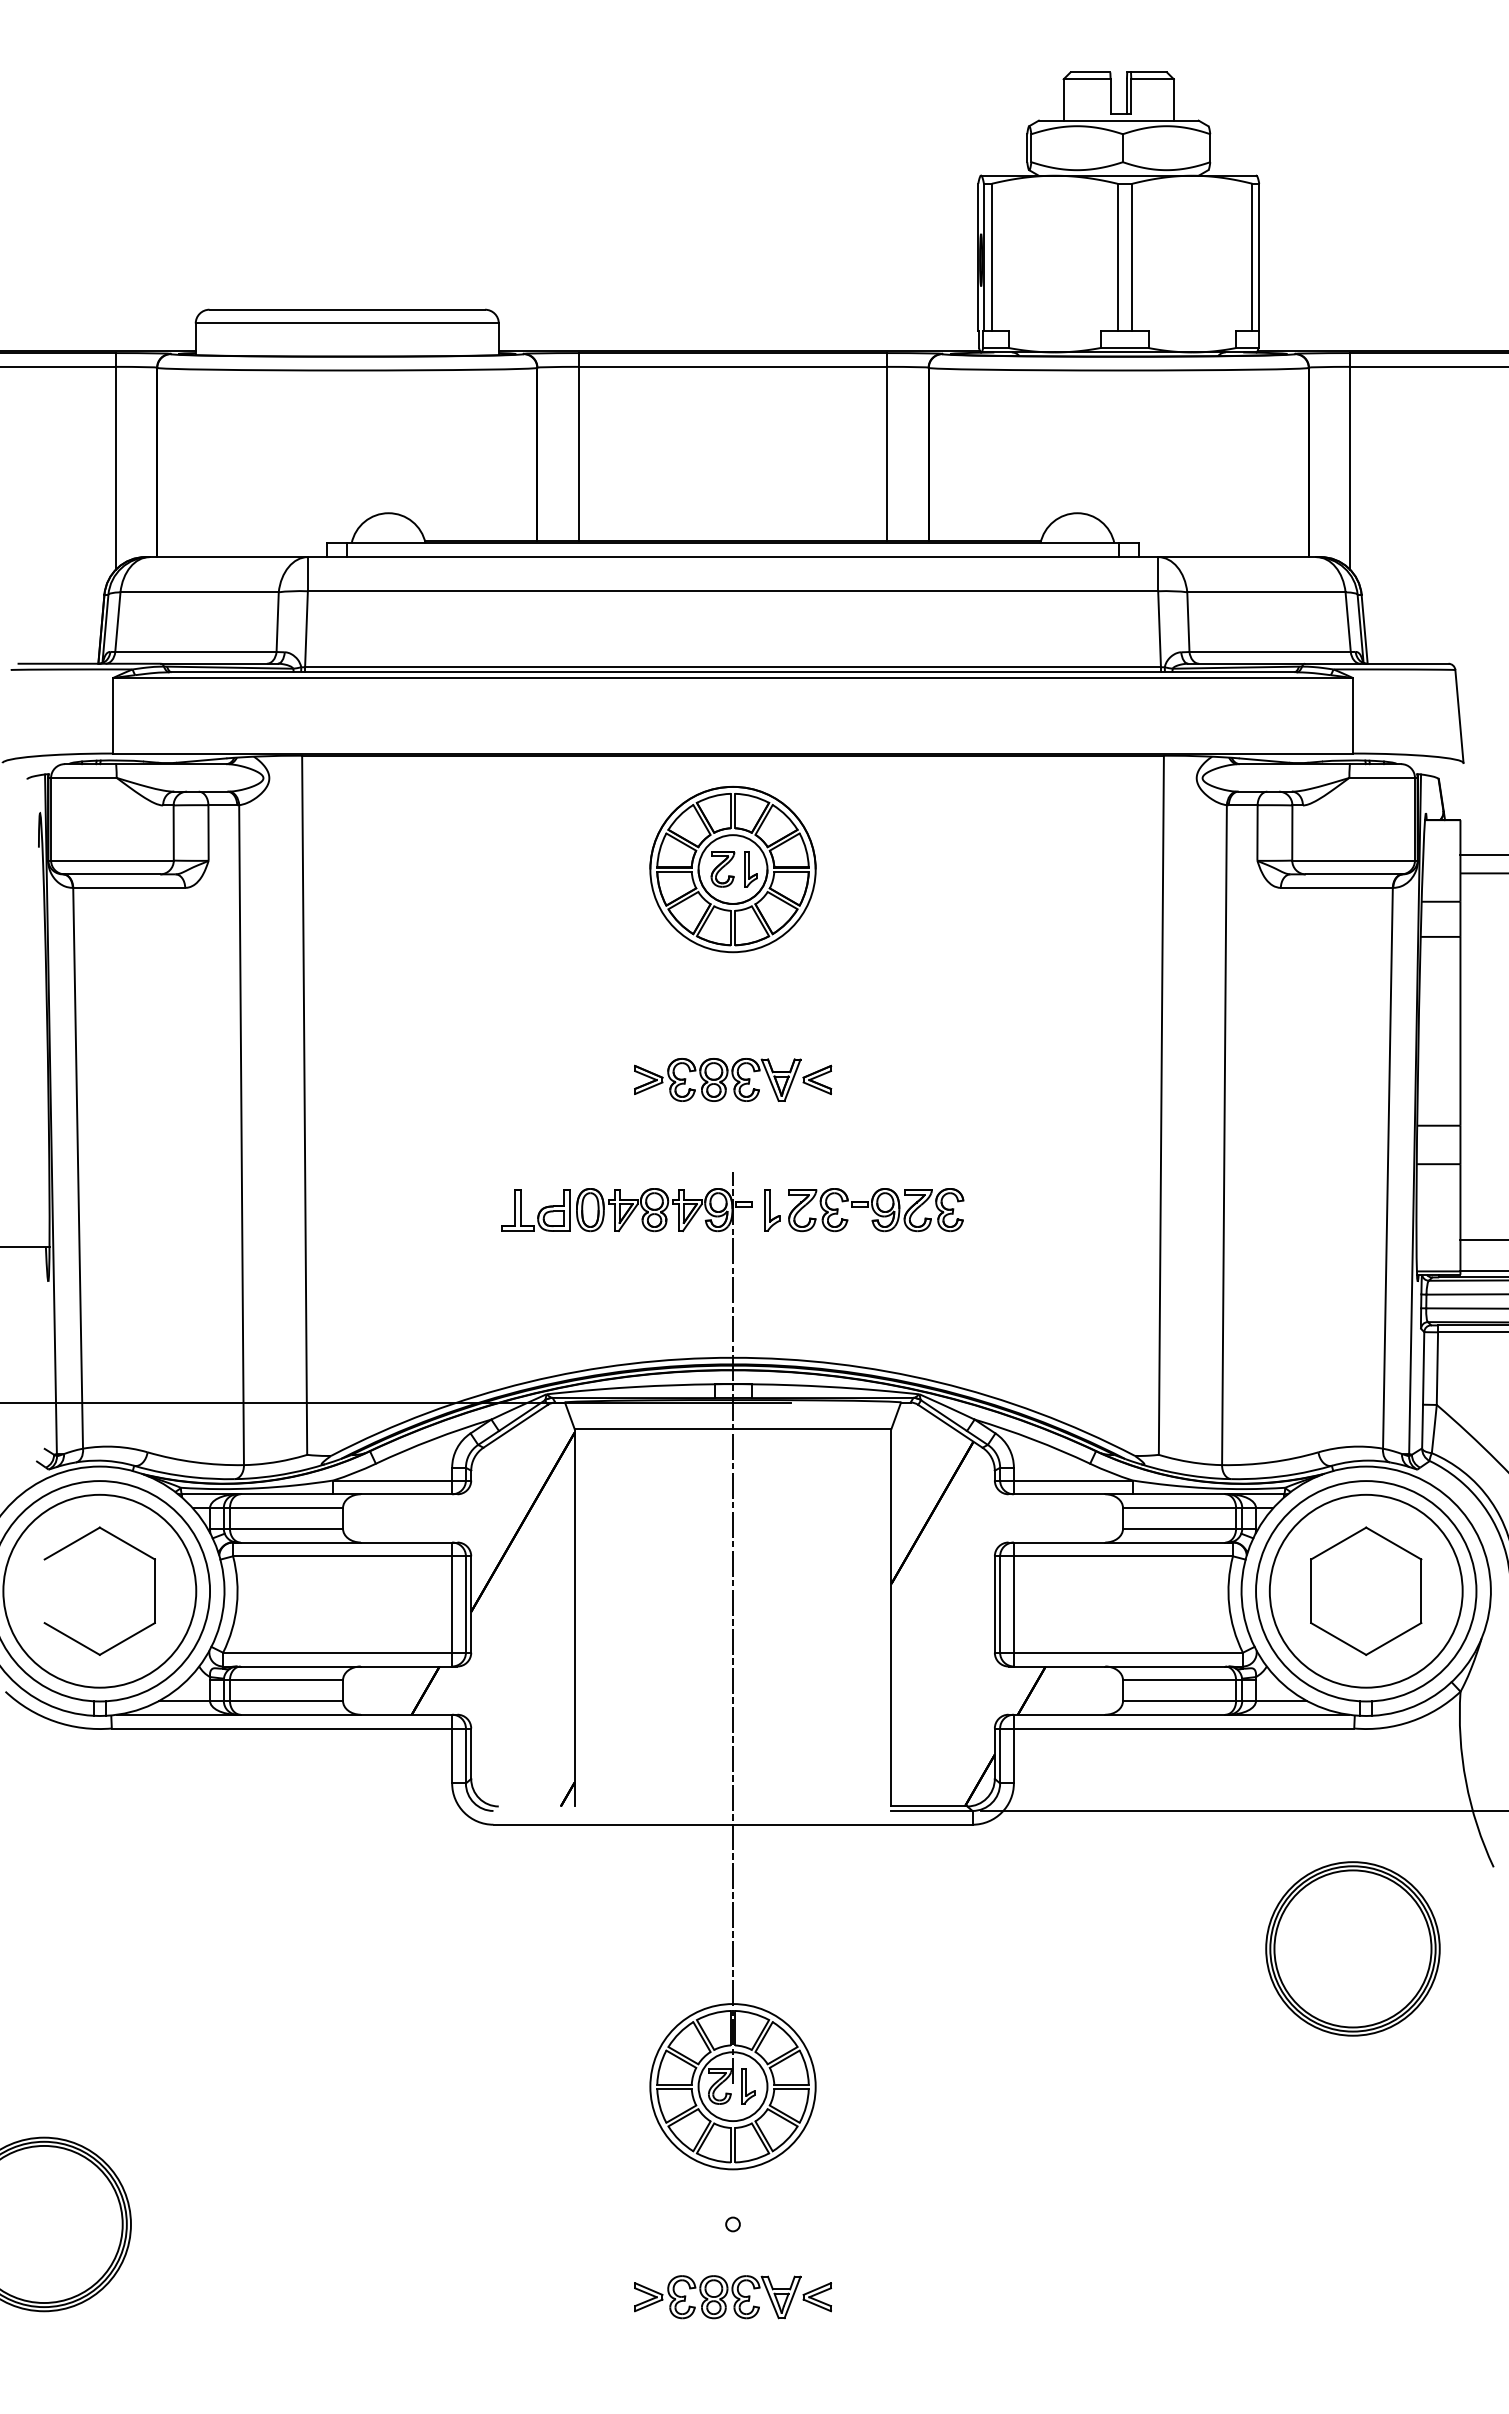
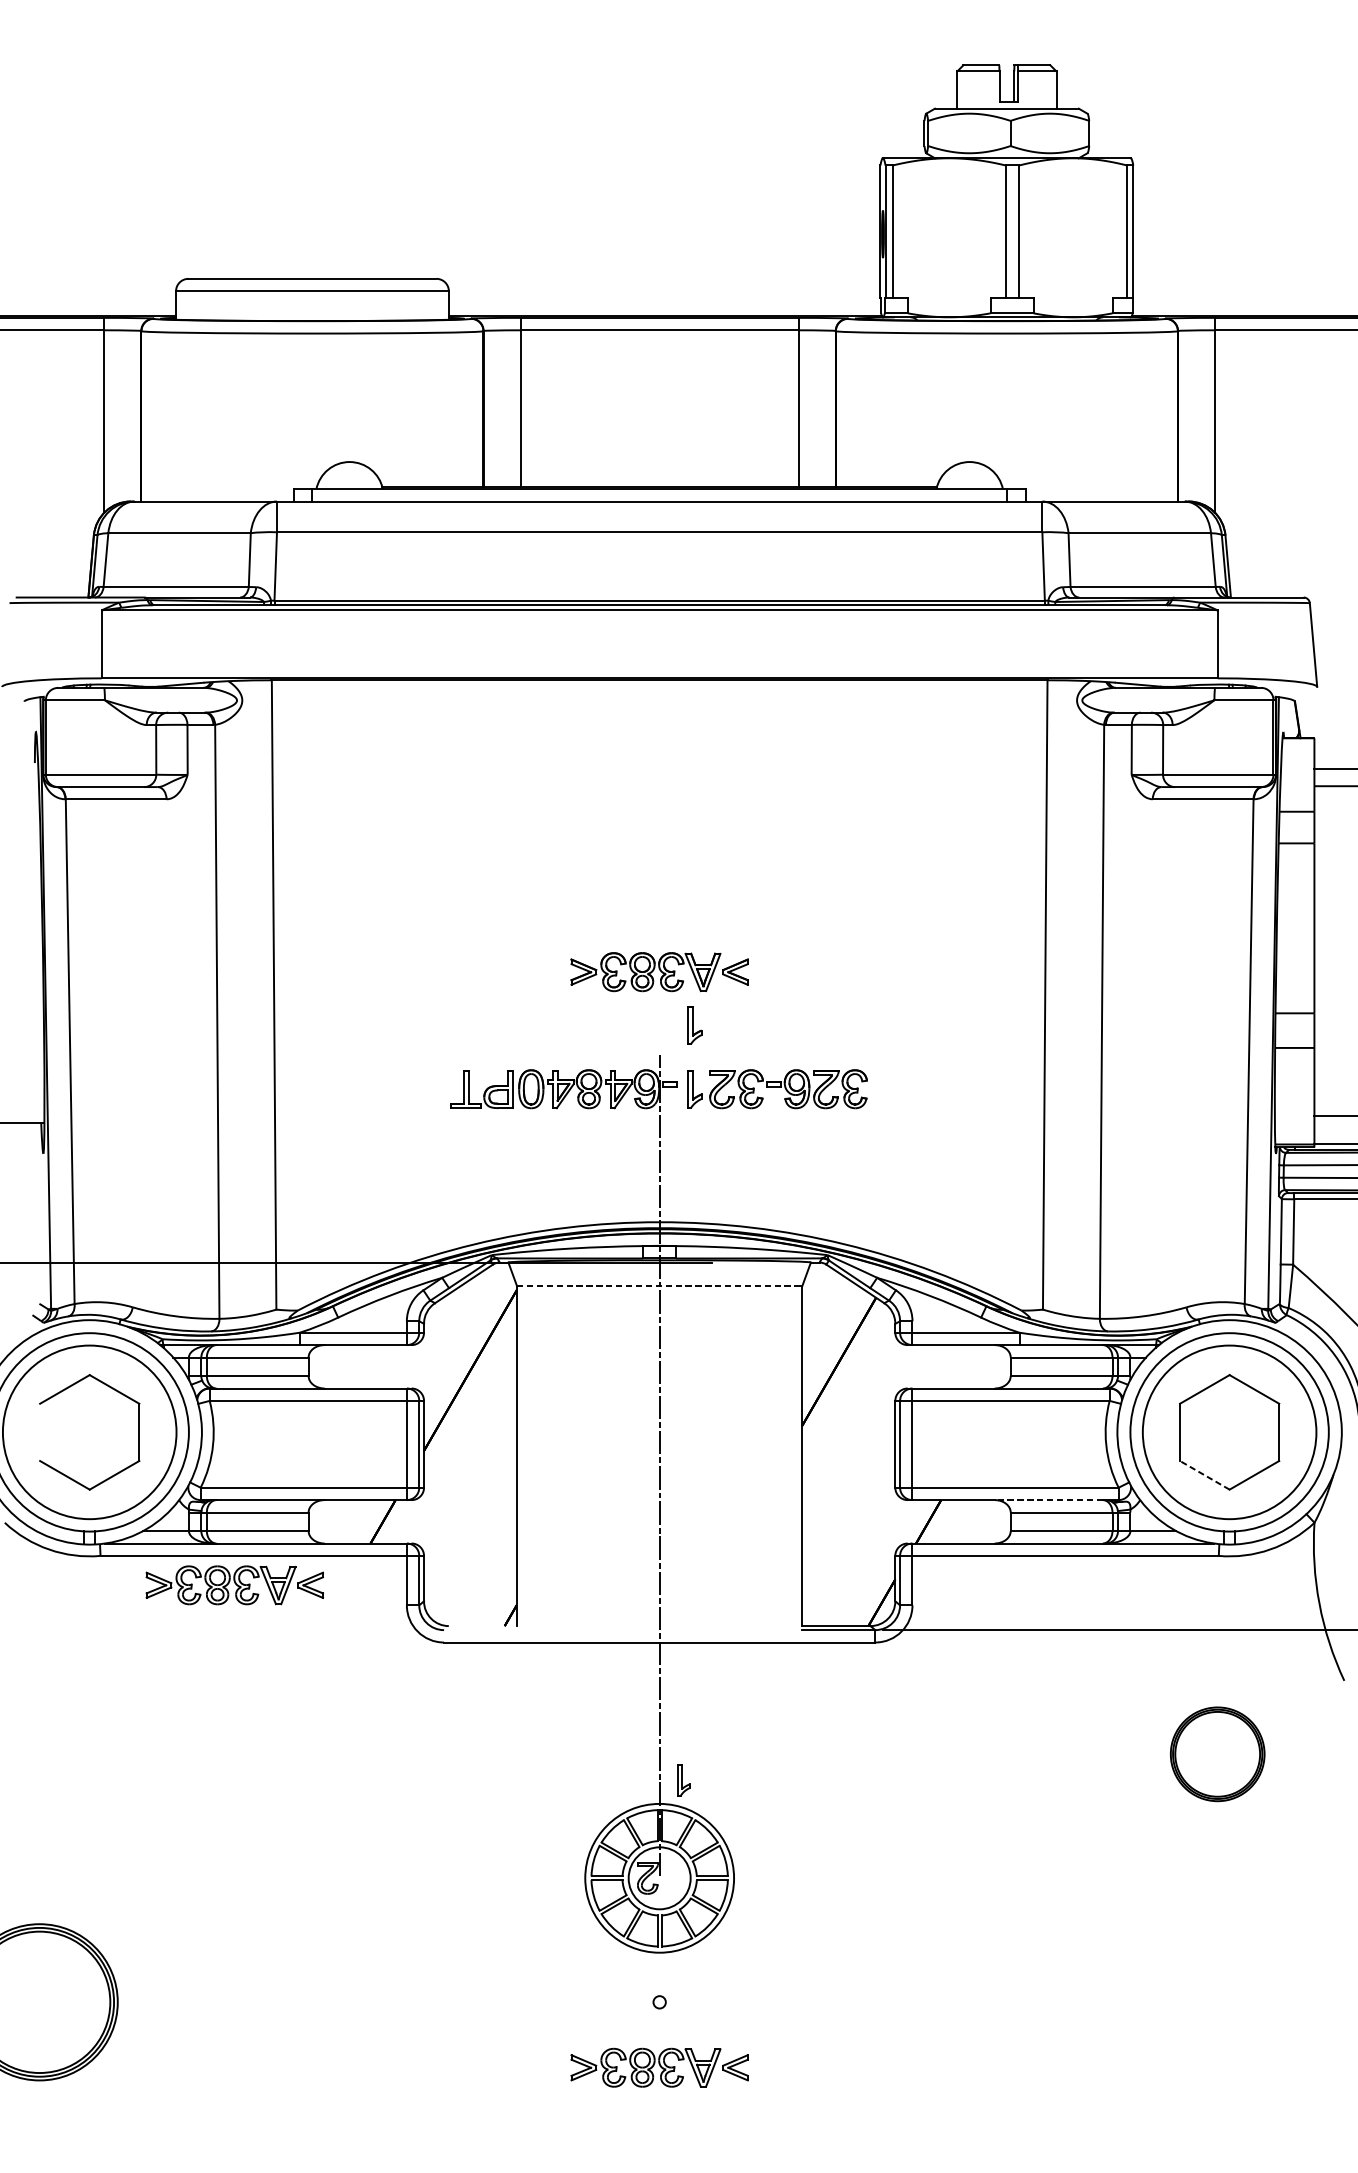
part: (732, 869) -> (659, 782), removed
part: (772, 1139) -> (695, 1025), added
line: (733, 1428) -> (660, 1285), solid -> dashed
line: (1338, 1638) -> (1204, 1474), solid -> dashed
line: (1164, 1666) -> (1048, 1500), solid -> dashed
part: (260, 1761) -> (234, 1585), added
part: (1352, 1948) -> (1217, 1753), size x0.6
part: (748, 2086) -> (684, 1780), moved

